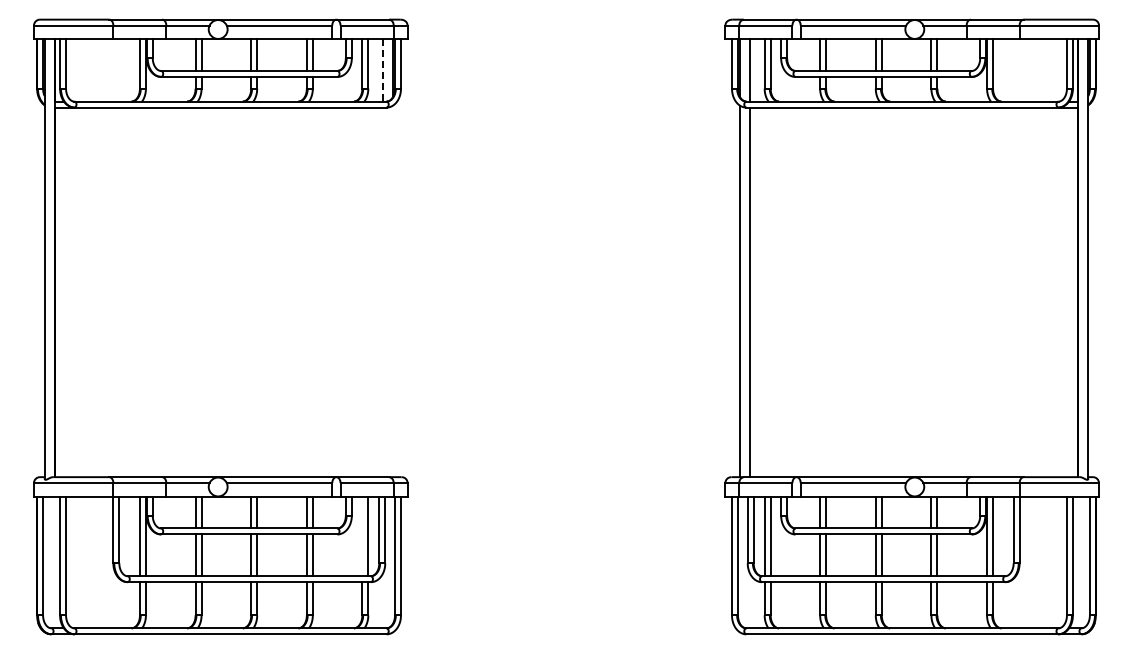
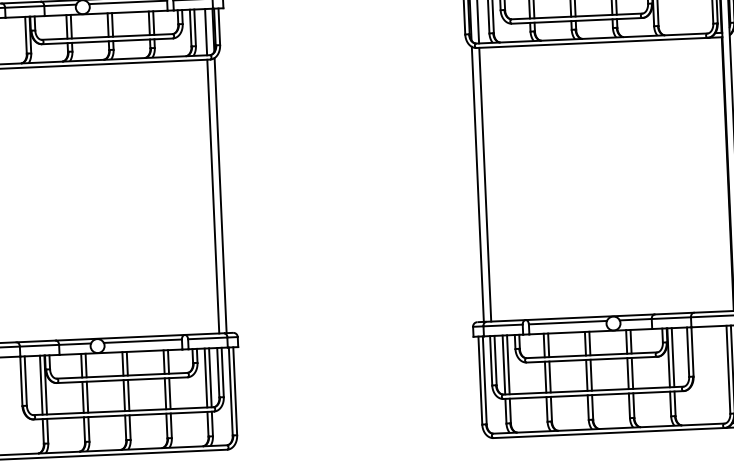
line: (382, 70) -> (205, 32), dashed -> solid
line: (392, 291) -> (220, 195), added
line: (382, 292) -> (213, 196), added
line: (362, 536) -> (206, 378), added

